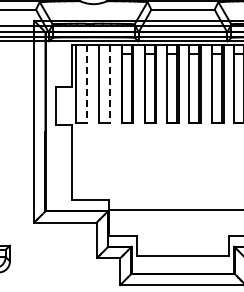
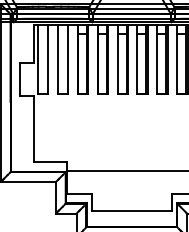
line: (87, 84) -> (47, 60), dashed -> solid
line: (110, 84) -> (67, 60), dashed -> solid

